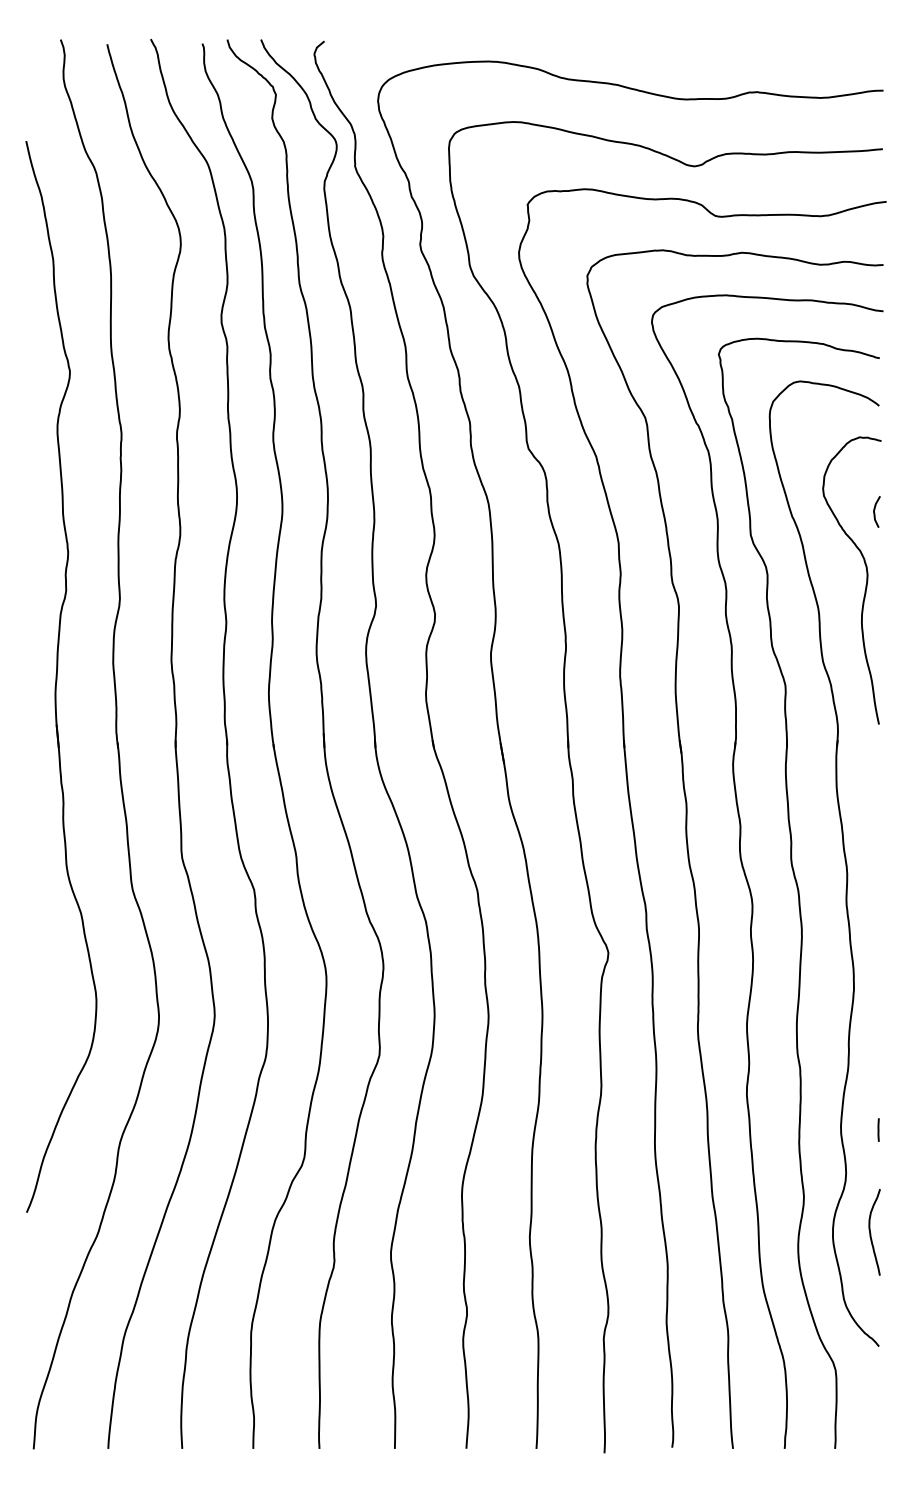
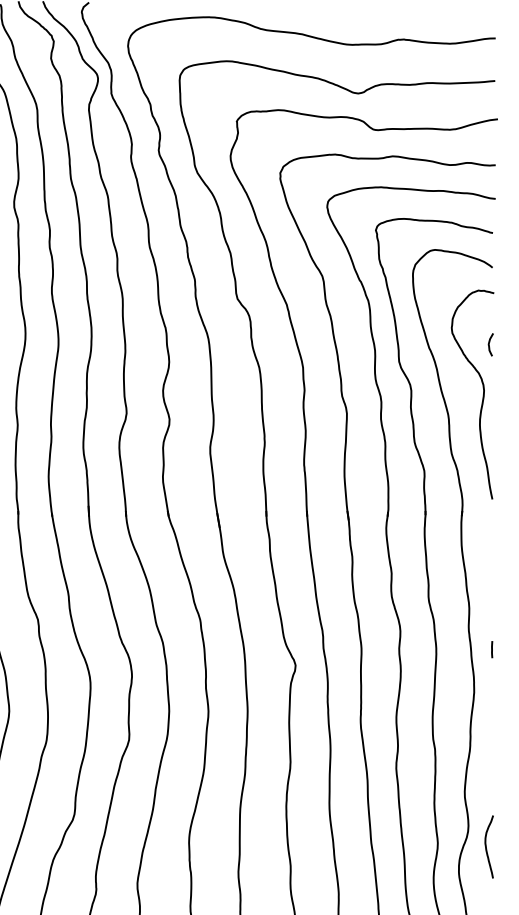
line: (878, 1129) -> (492, 649), moved
curve: (871, 1233) -> (486, 847), moved

